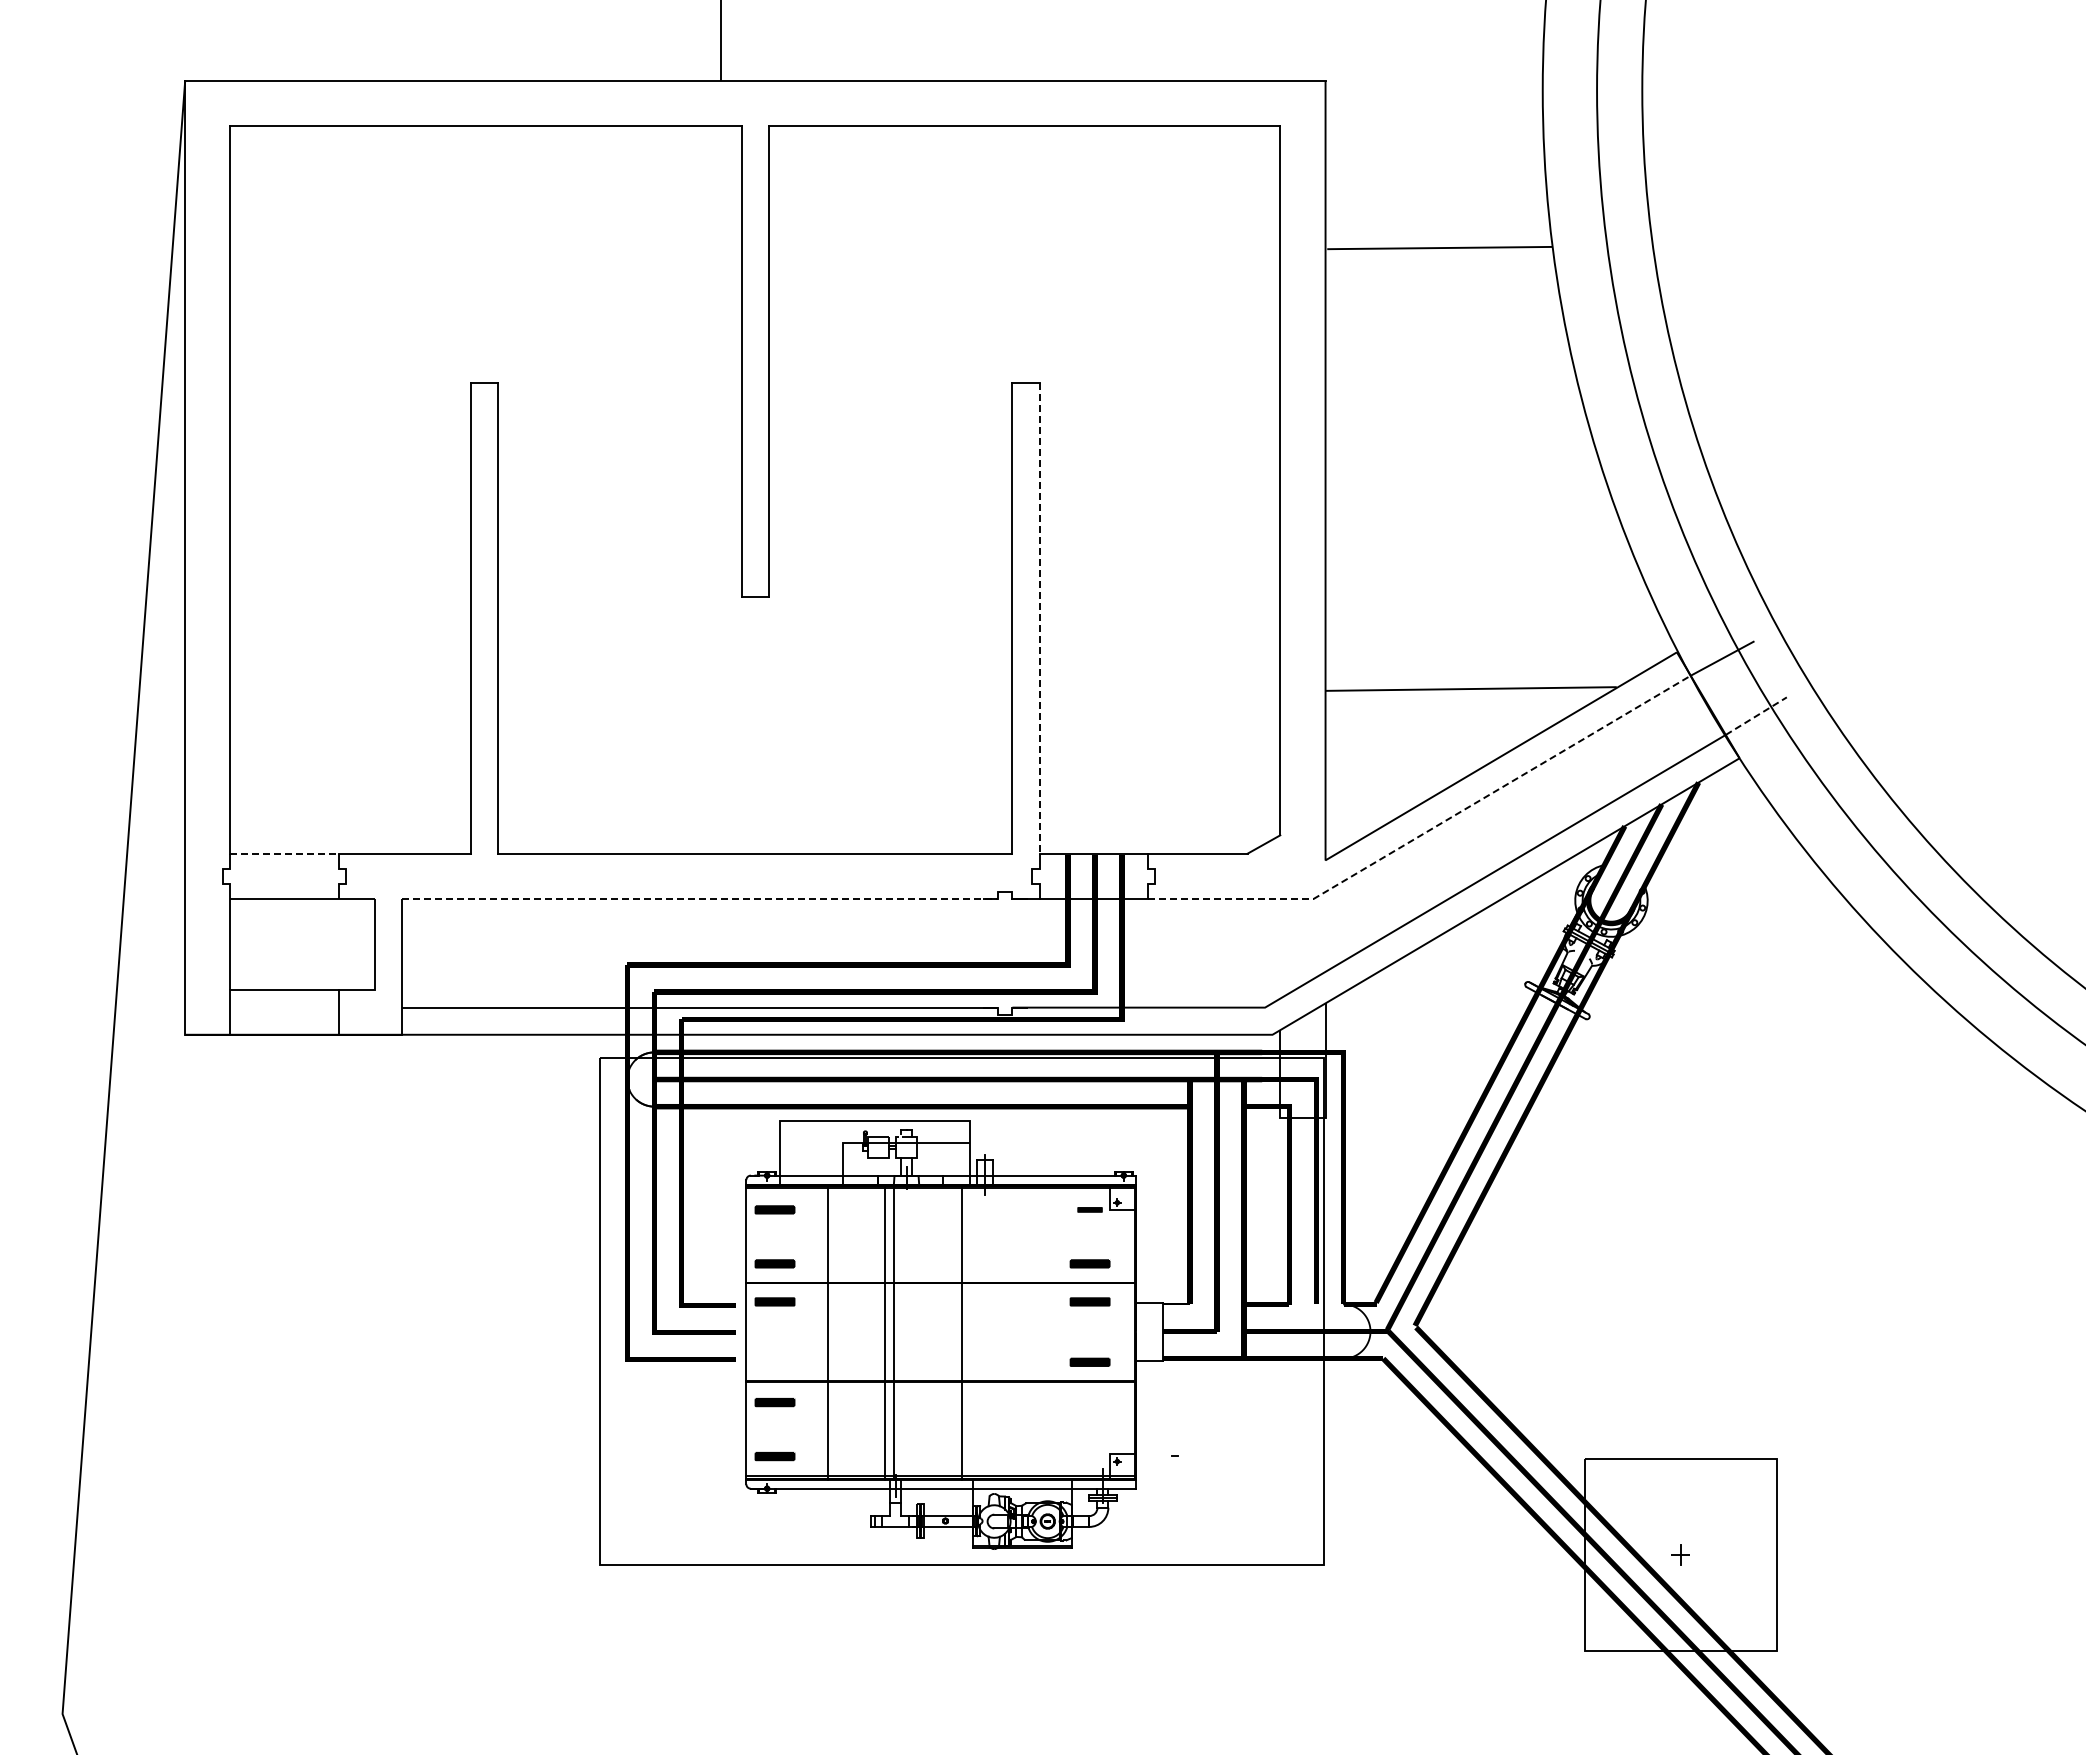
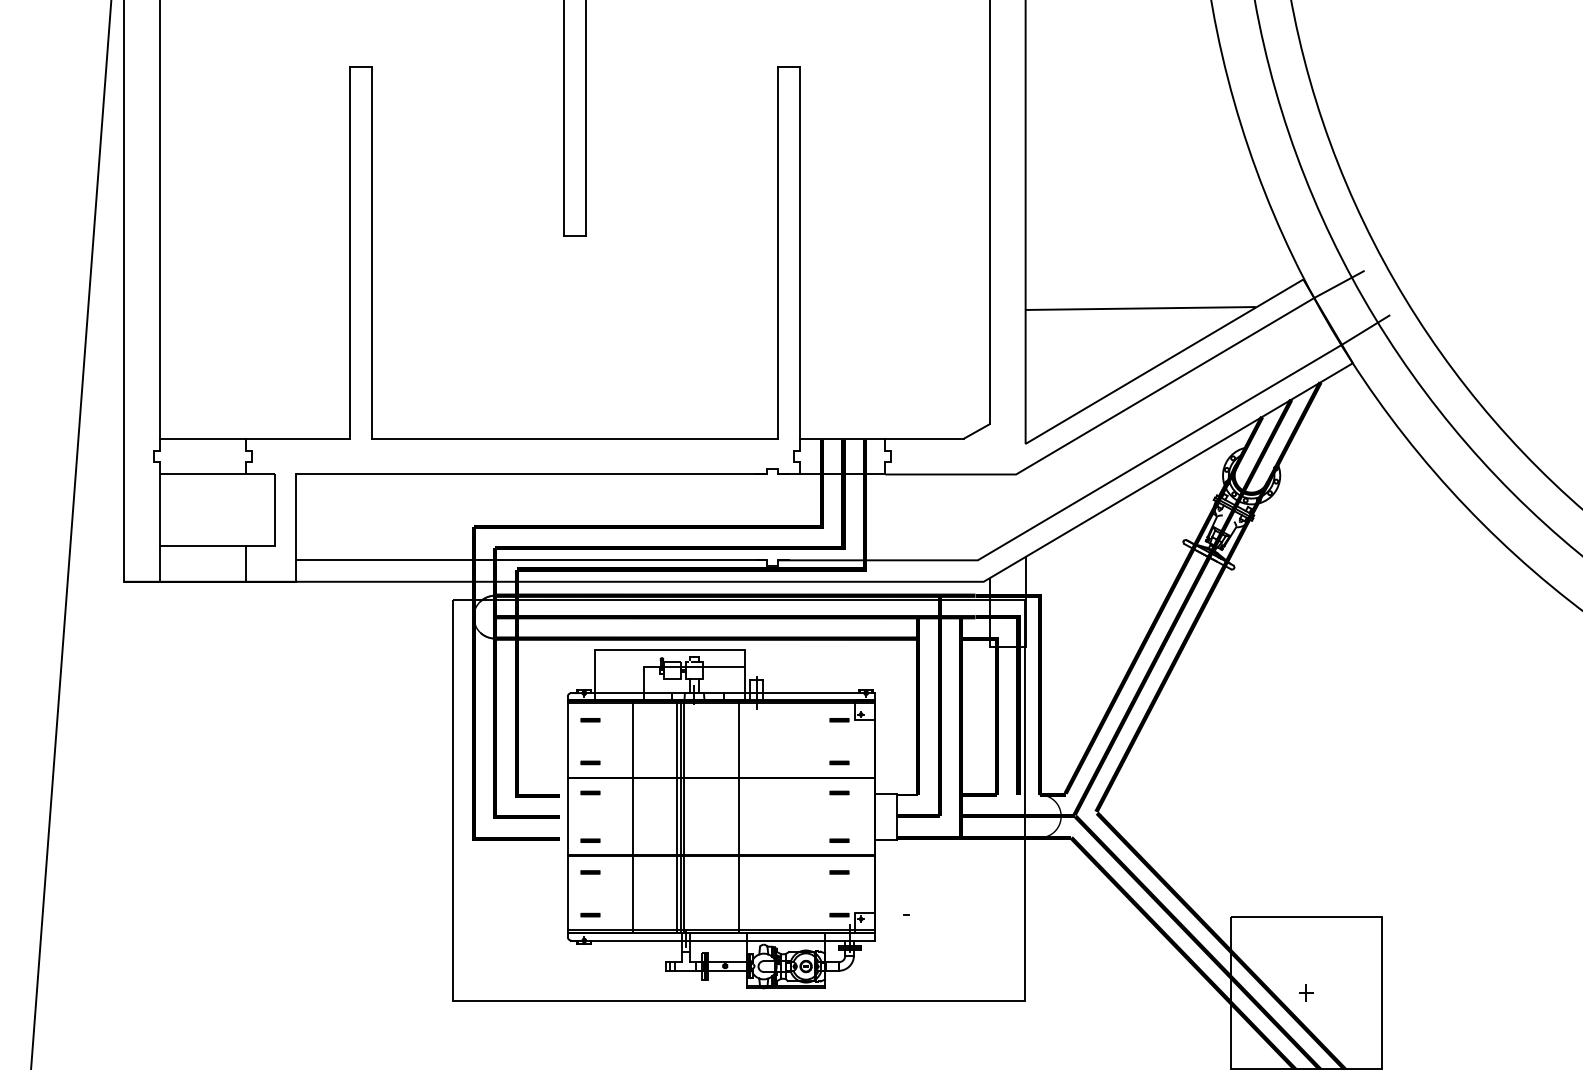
line: (1039, 618) -> (799, 252), dashed -> solid
line: (1756, 716) -> (1366, 330), dashed -> solid
line: (1430, 829) -> (1108, 419), dashed -> solid
line: (285, 853) -> (203, 438), dashed -> solid
line: (700, 899) -> (531, 474), dashed -> solid
part: (774, 1209) -> (590, 719), size x0.62
part: (774, 1263) -> (590, 762), size x0.62
part: (1089, 1263) -> (839, 762), size x0.62
part: (774, 1301) -> (590, 792), size x0.62
part: (1089, 1301) -> (839, 792), size x0.62
line: (889, 1332) -> (680, 817), added
part: (774, 1362) -> (590, 840), added
part: (1089, 1362) -> (839, 840), size x0.62
part: (774, 1402) -> (590, 872), size x0.62
part: (1089, 1402) -> (839, 872), added
part: (774, 1456) -> (590, 915), size x0.62
fill: (1089, 1456) -> (839, 915), added

